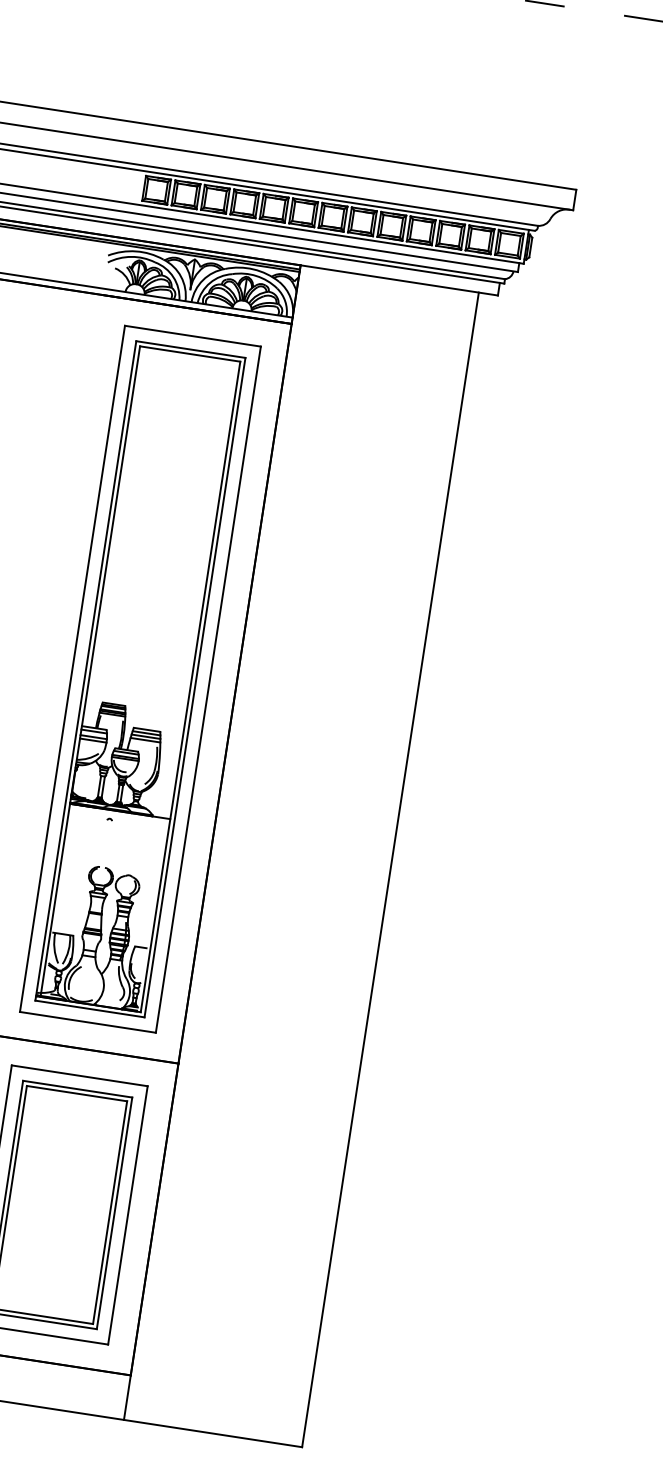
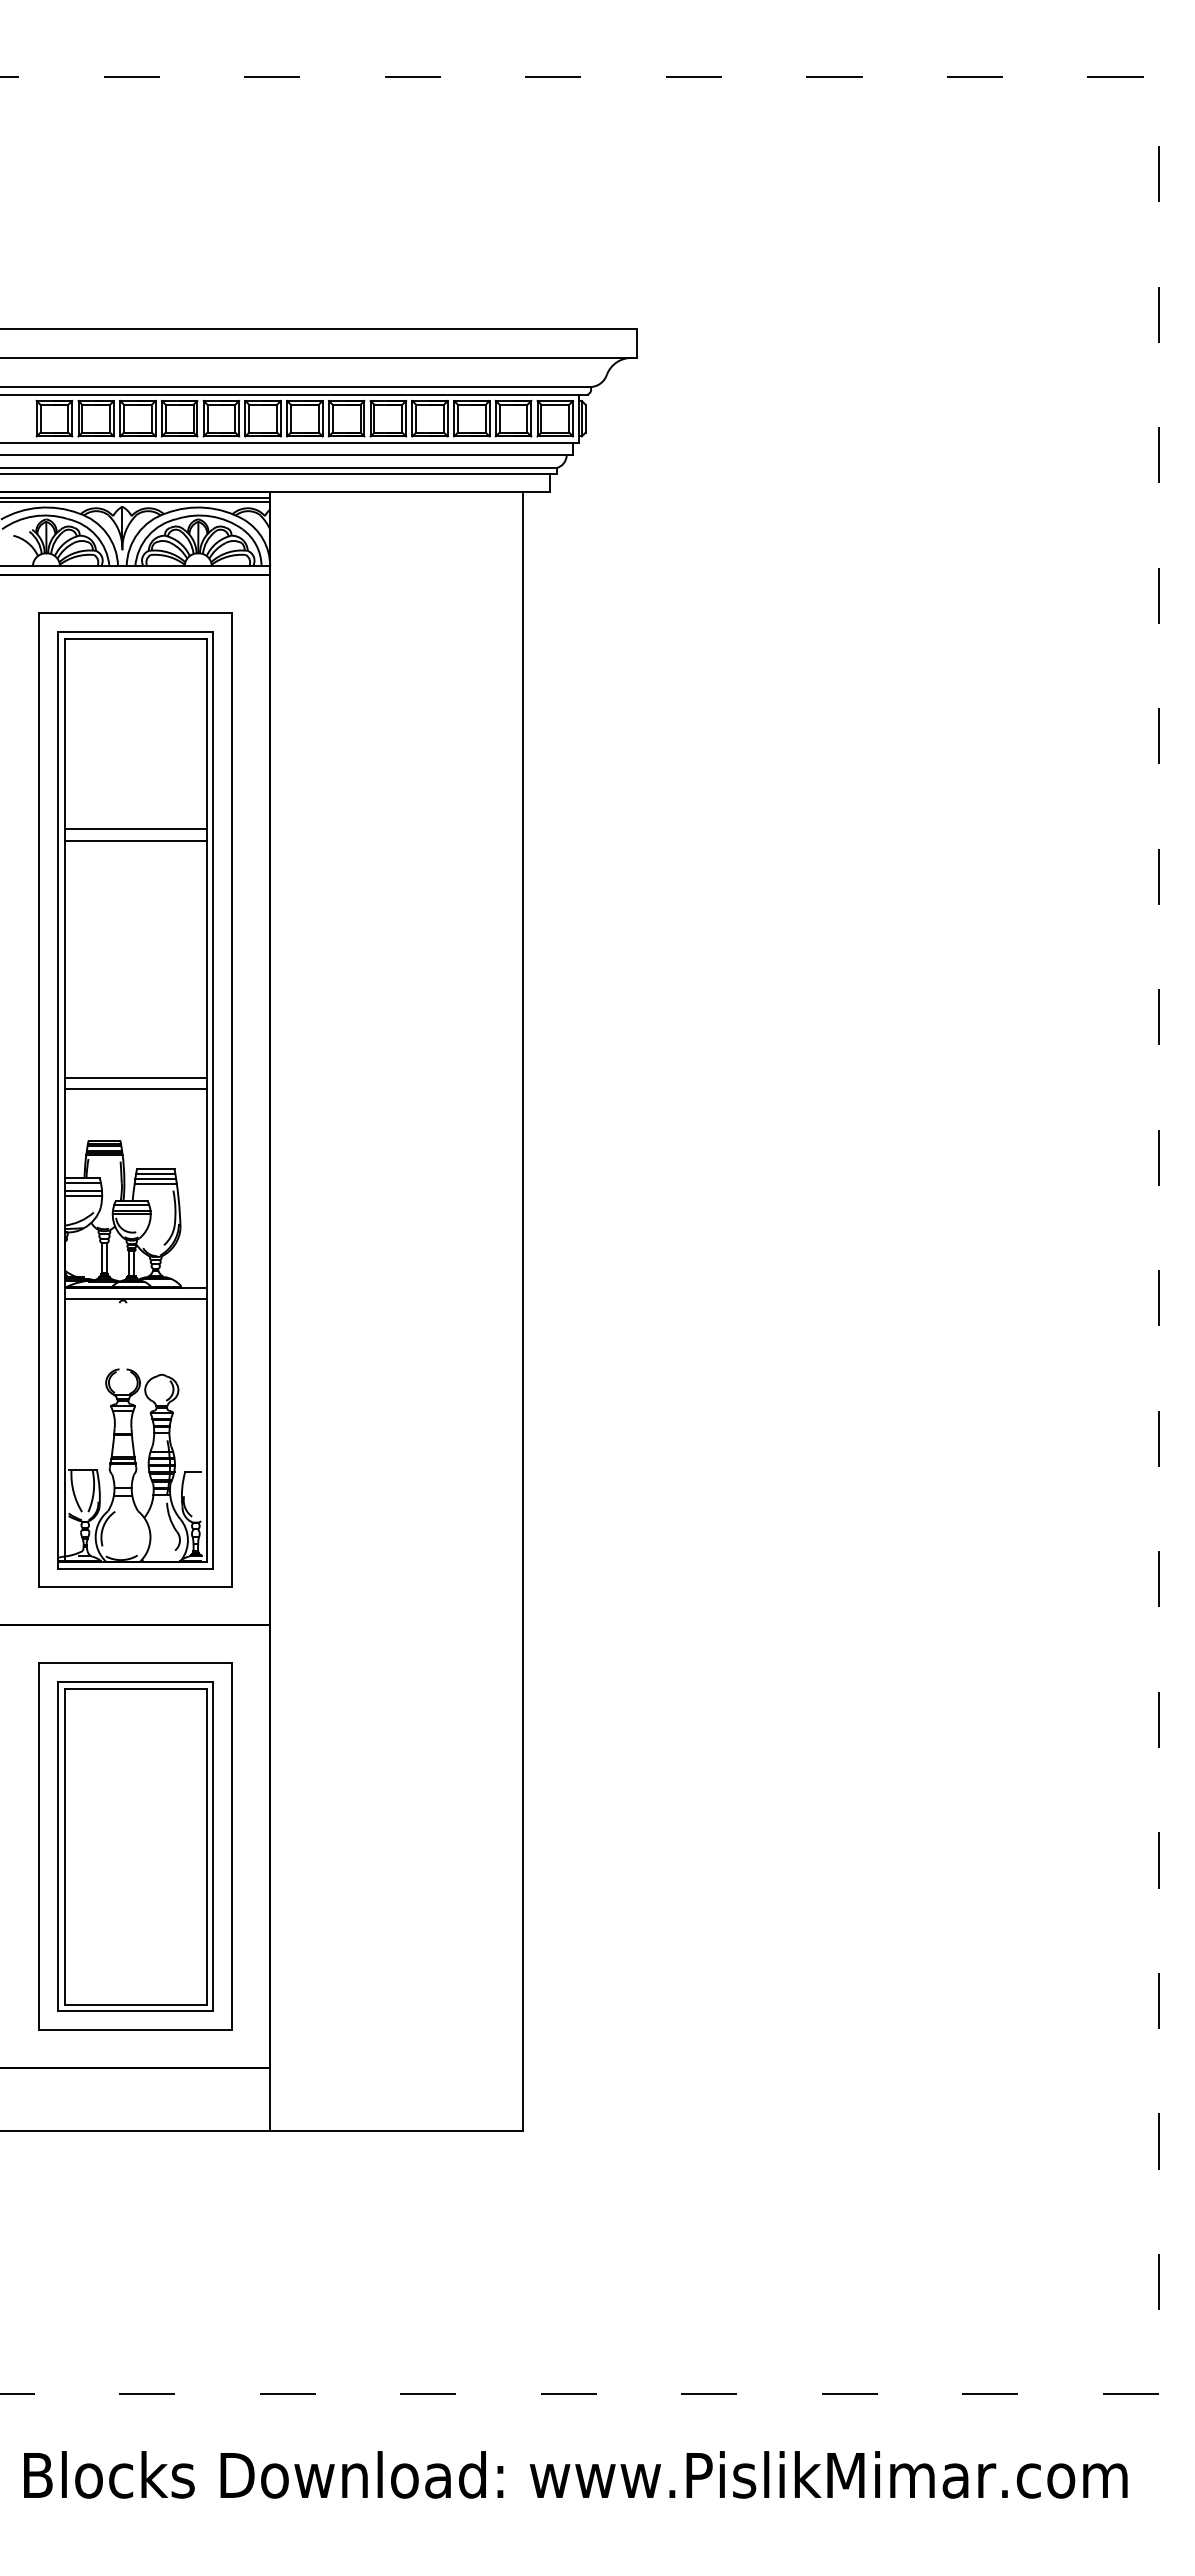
line: (169, 488) -> (135, 829), added
line: (168, 496) -> (135, 840), added
line: (142, 663) -> (135, 1077), added
line: (141, 671) -> (135, 1089), added
line: (118, 819) -> (135, 1299), added

